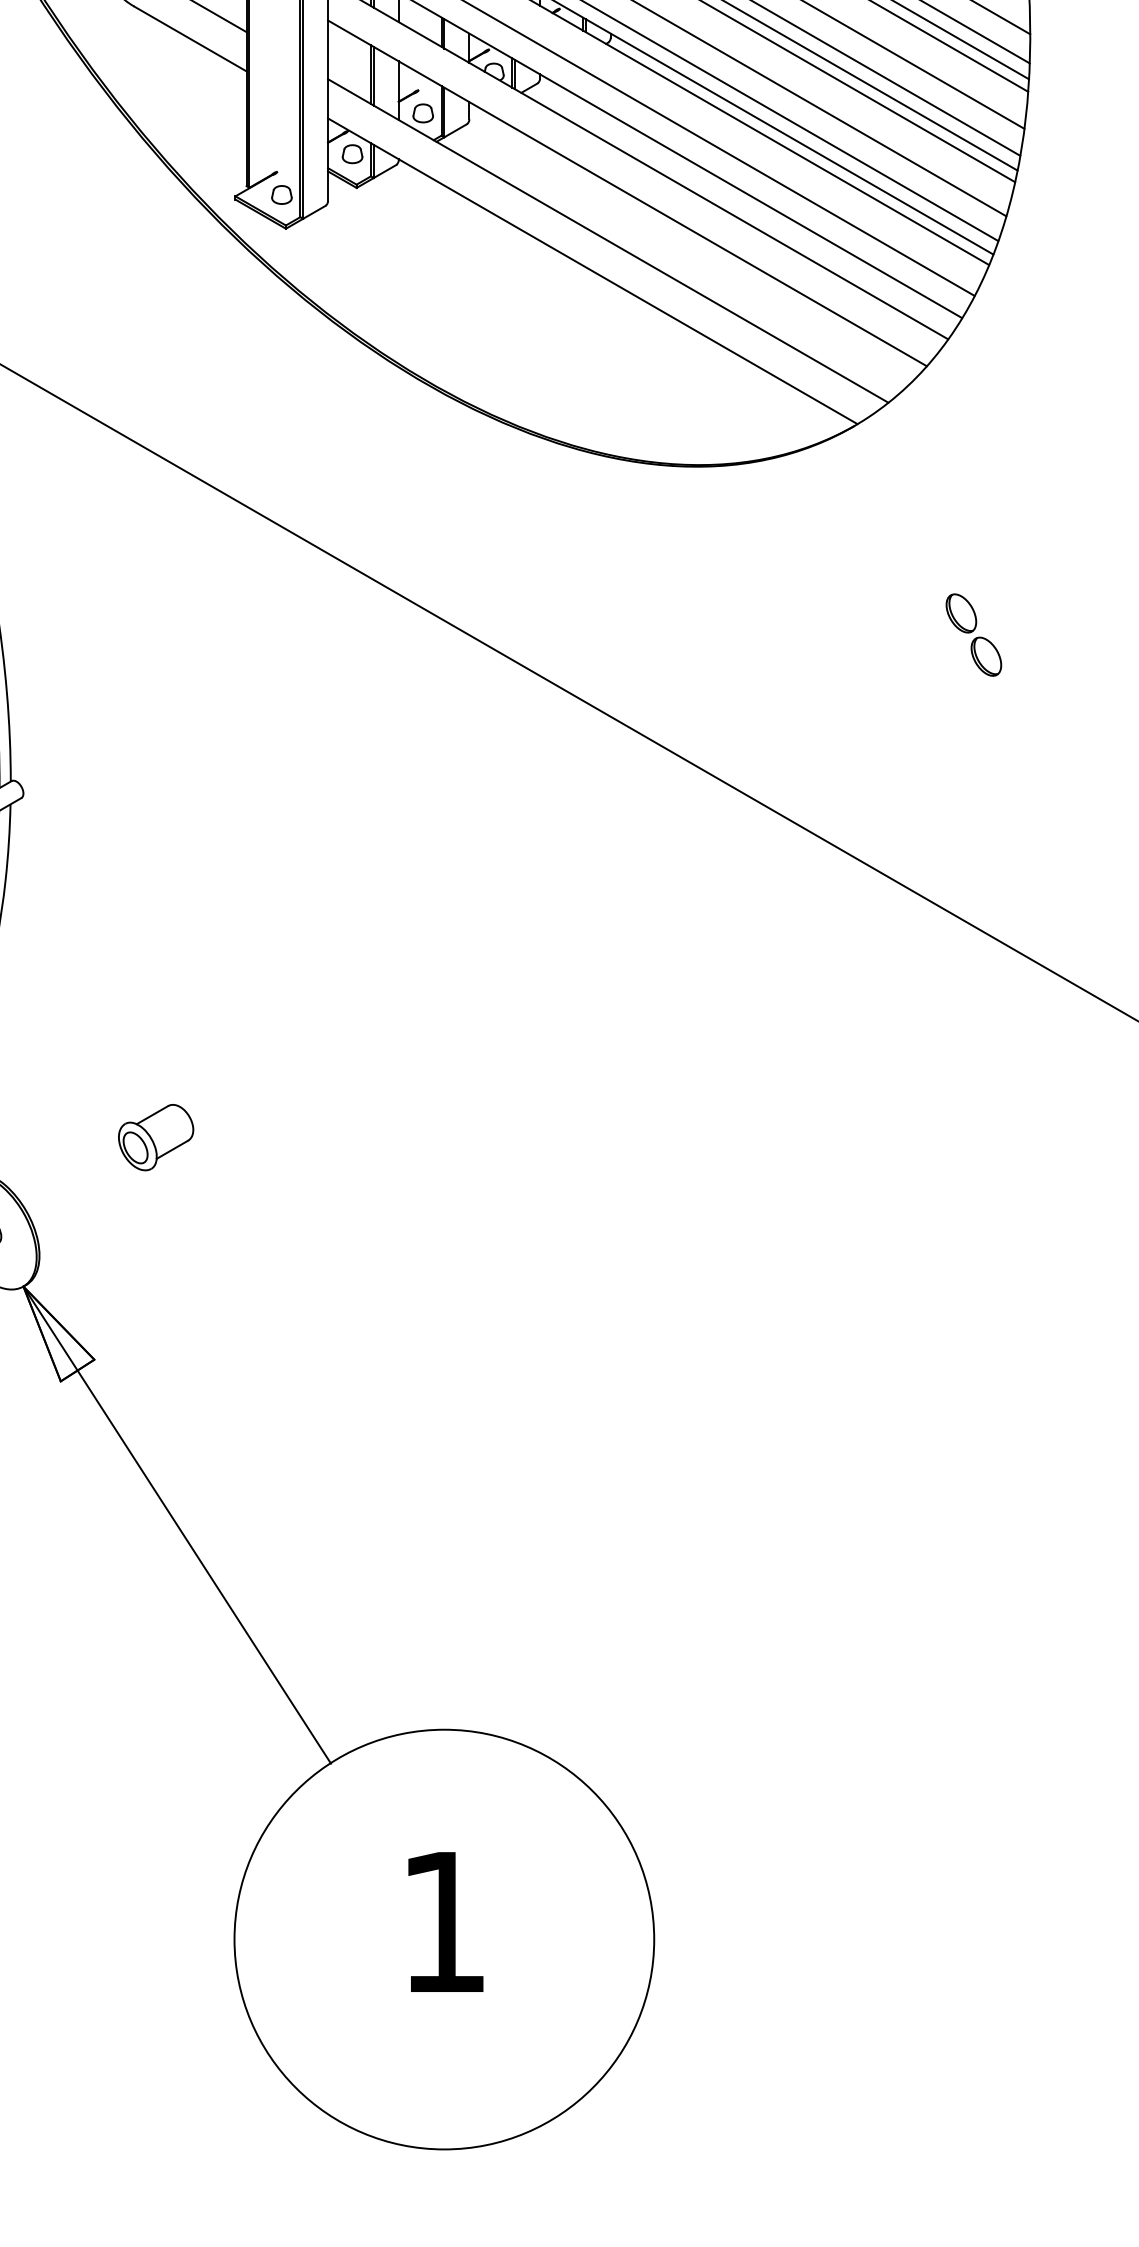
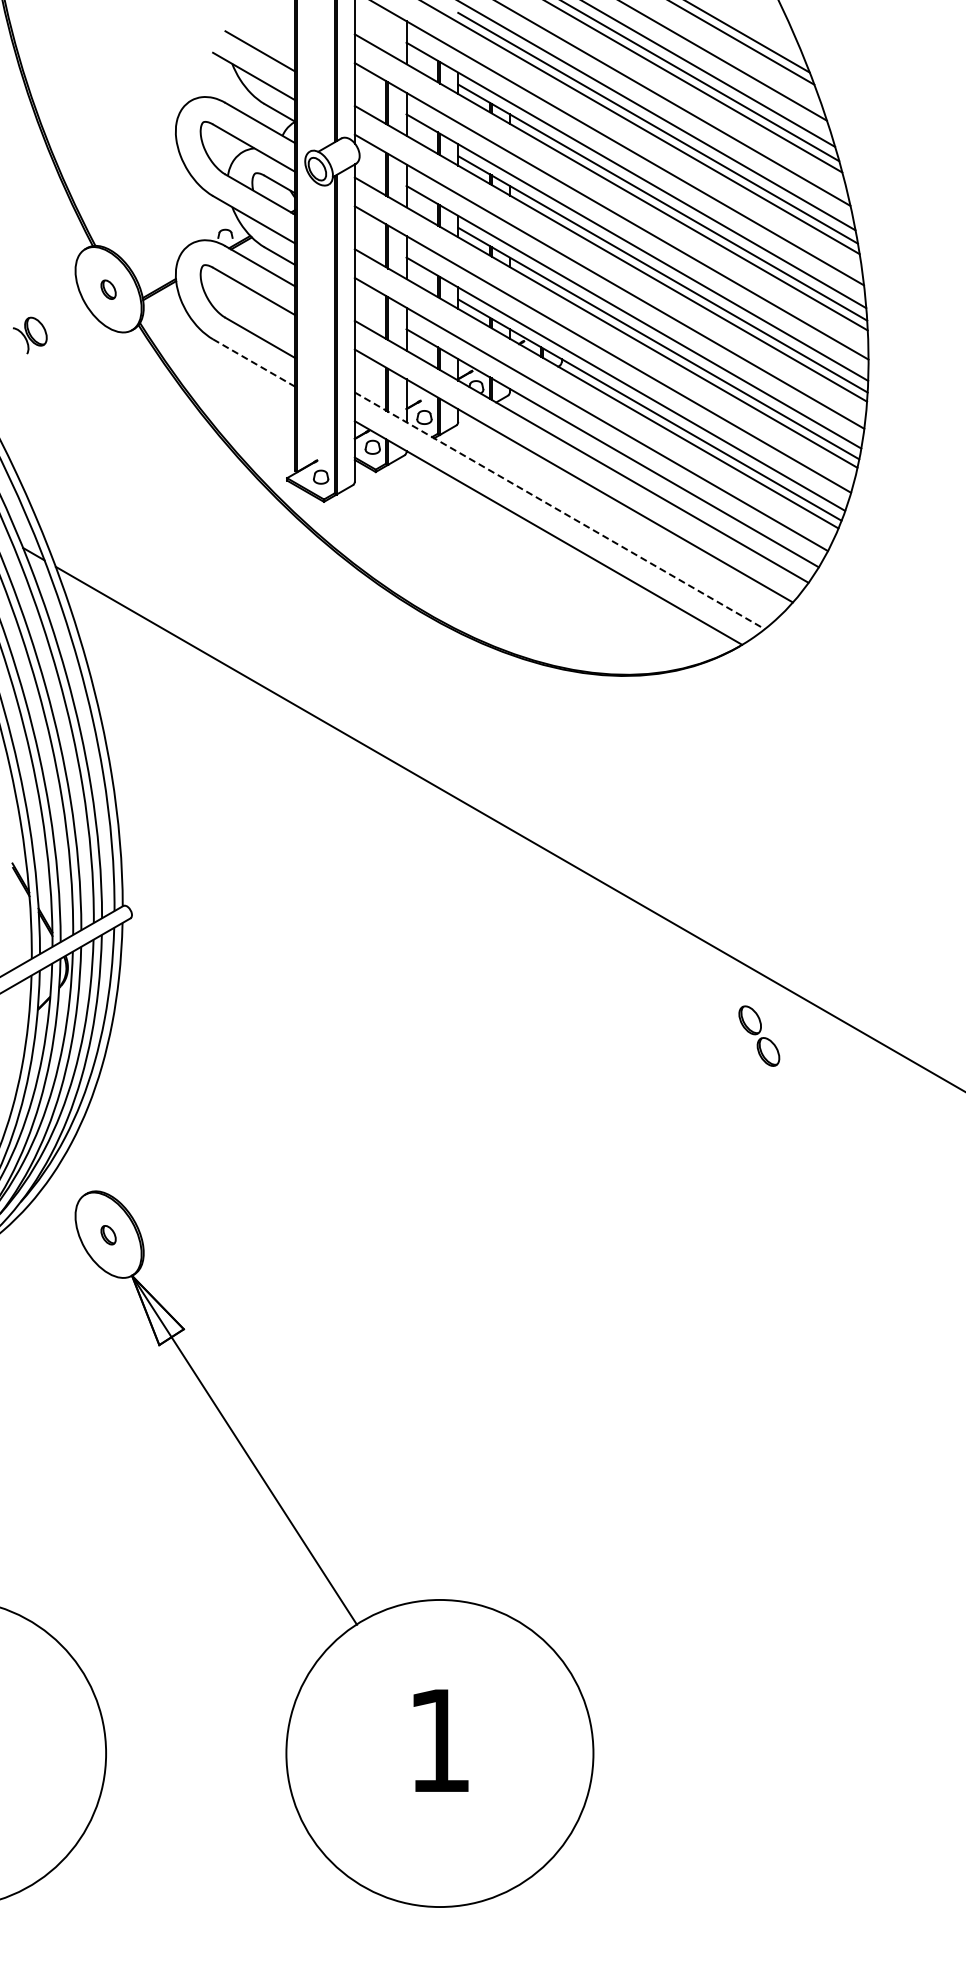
line: (190, 39) -> (254, 363), solid -> dashed
line: (607, 240) -> (559, 510), solid -> dashed
part: (974, 634) -> (759, 1035), moved
part: (156, 1137) -> (229, 1166), removed

